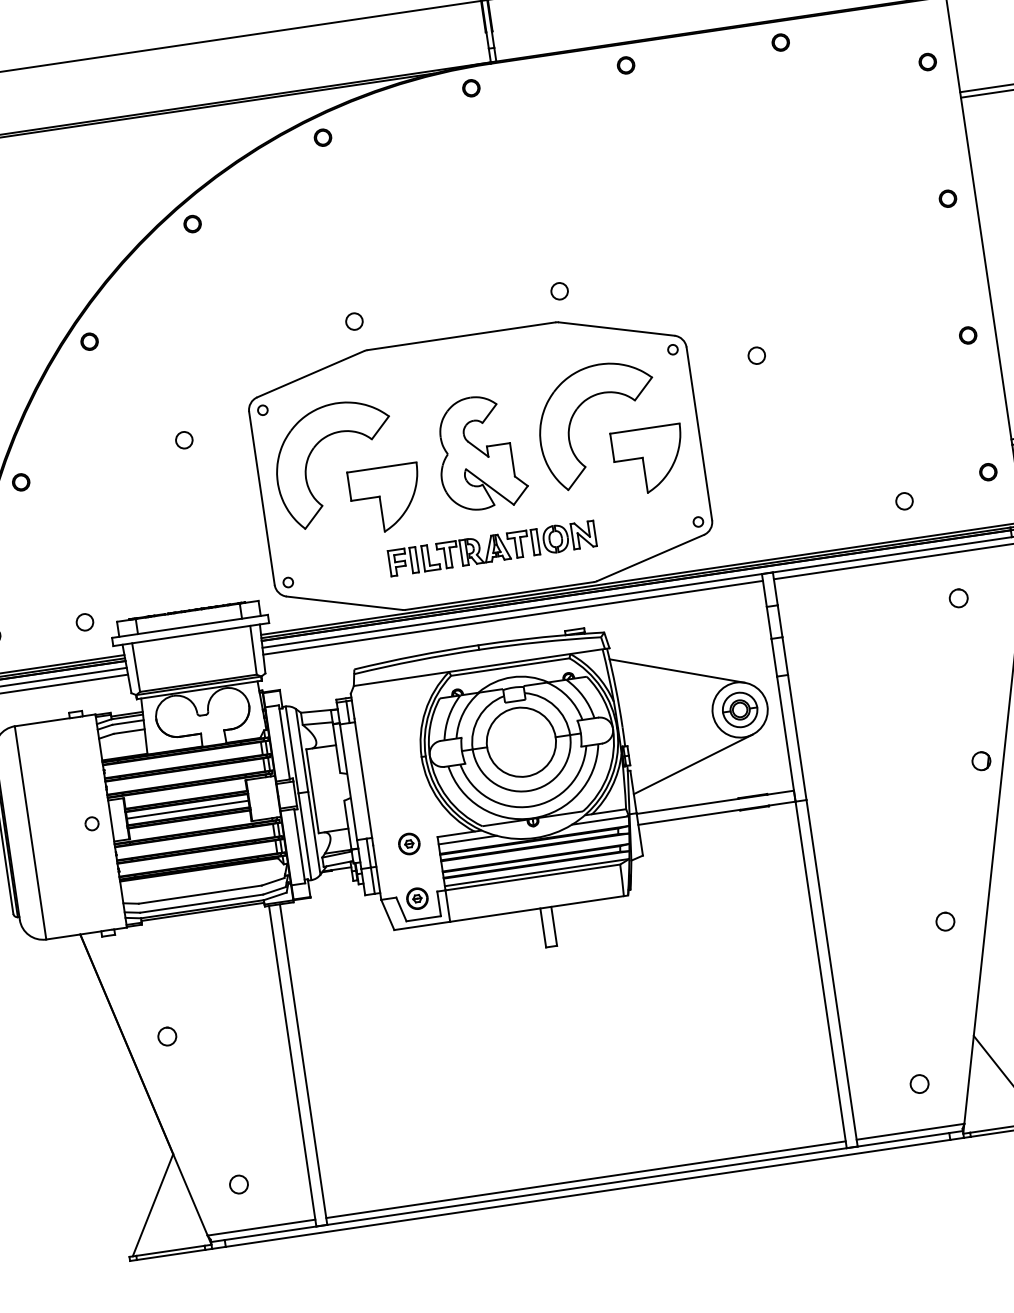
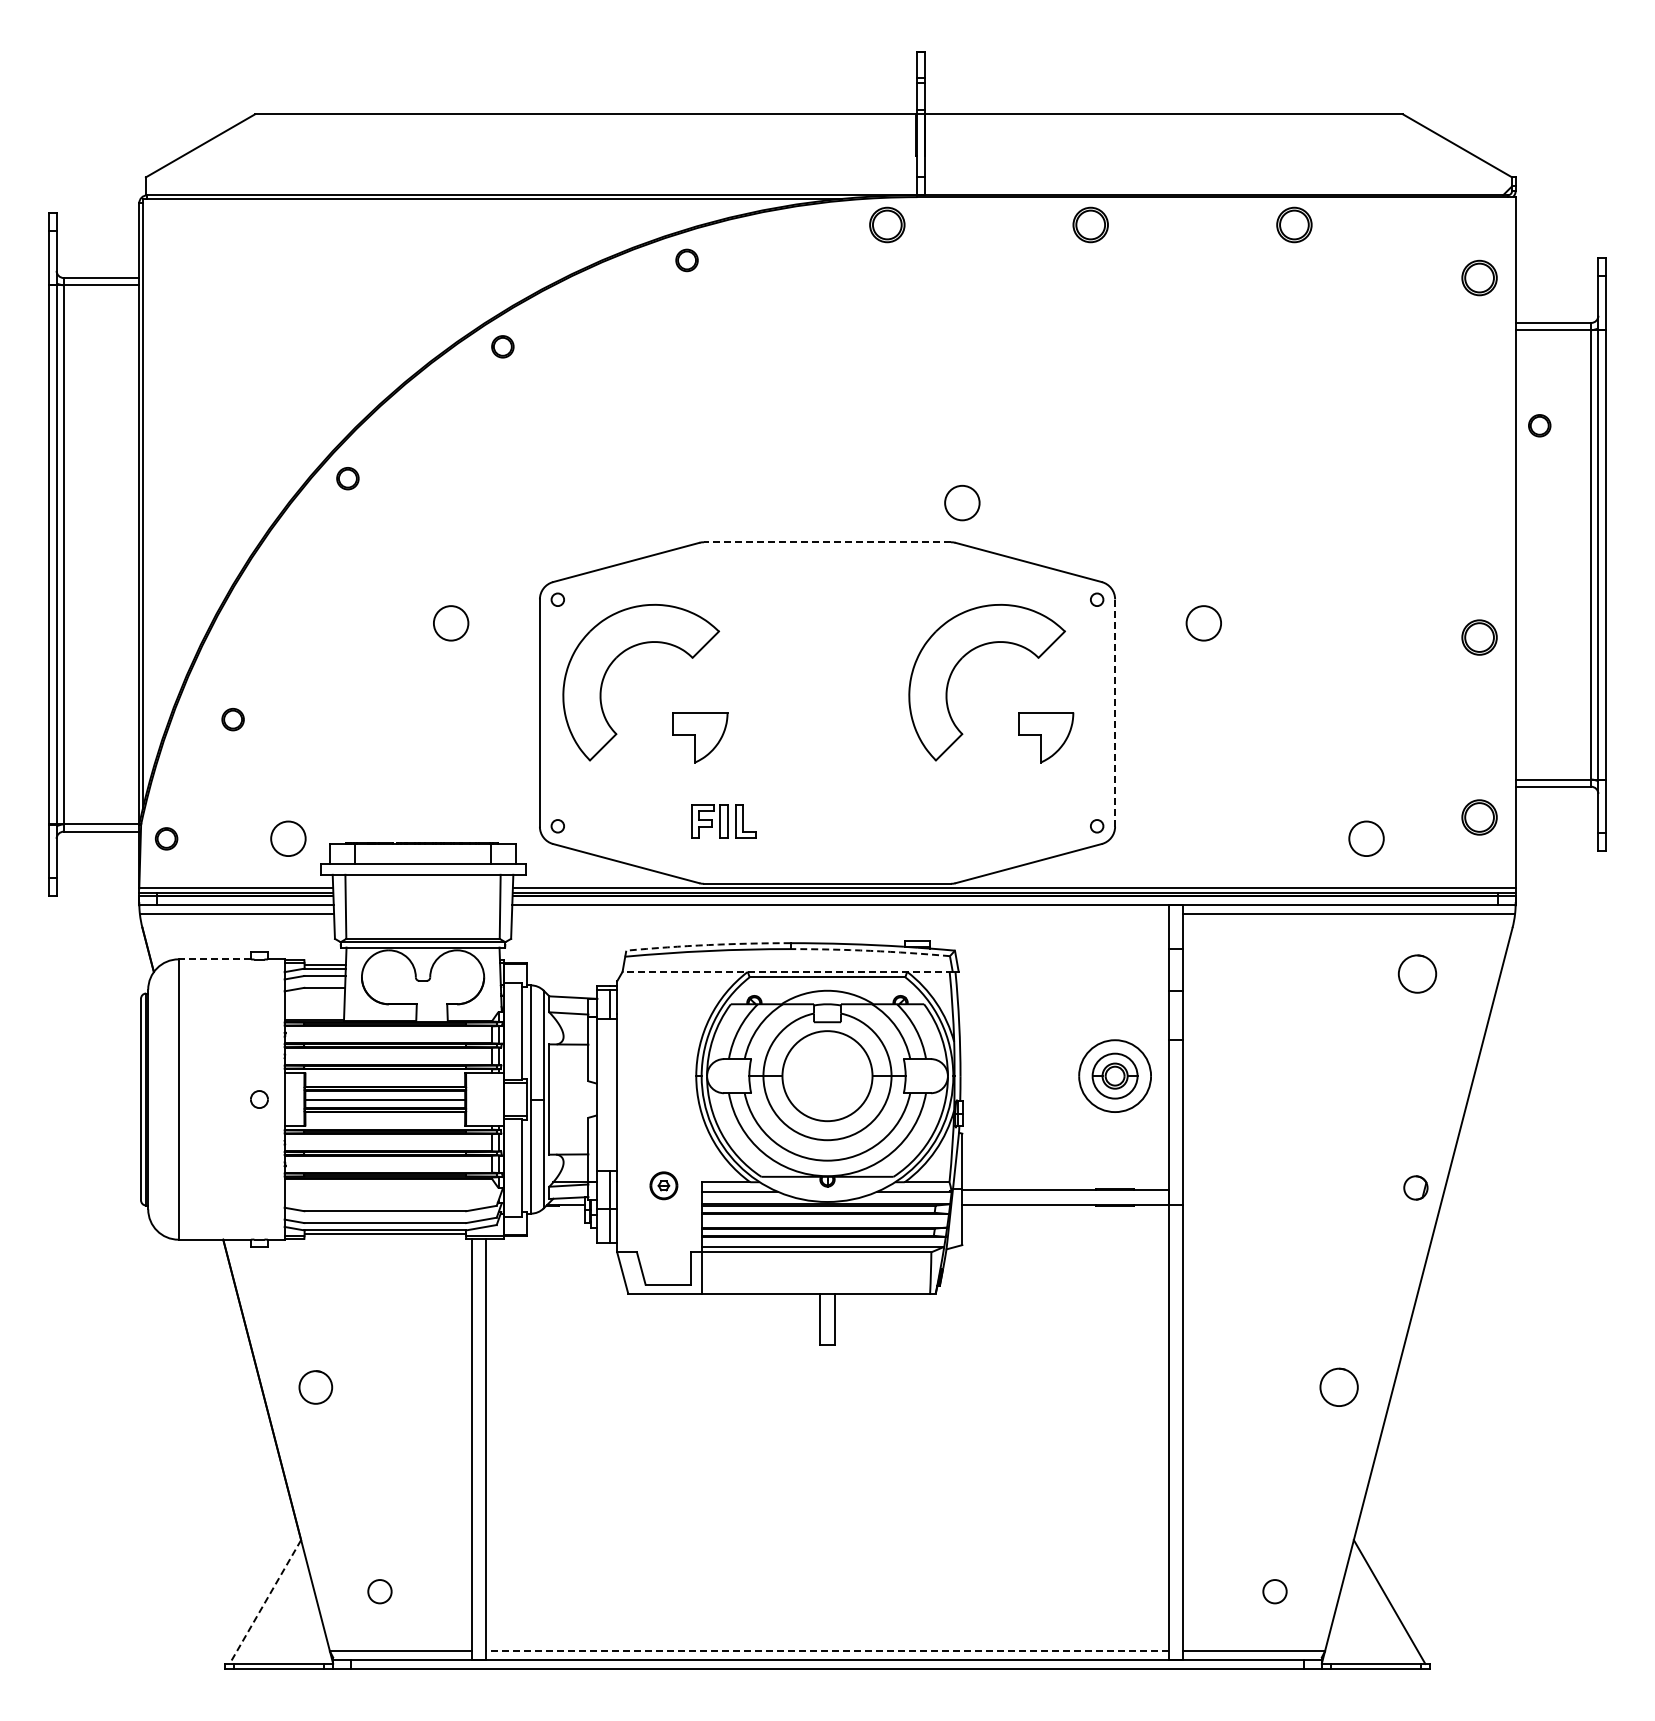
part: (780, 42) -> (1293, 224), size x1.6
part: (927, 61) -> (1479, 277), size x1.6
part: (625, 65) -> (1090, 224), size x1.6
part: (471, 87) -> (887, 224), size x1.6
part: (947, 198) -> (1539, 425), moved
circle: (559, 290) -> (962, 502), size x1.6
circle: (354, 321) -> (692, 502), removed
part: (967, 335) -> (1479, 637), size x1.6
line: (460, 336) -> (826, 542), solid -> dashed
circle: (756, 355) -> (1203, 623), size x1.6
line: (699, 434) -> (1115, 713), solid -> dashed
circle: (183, 440) -> (450, 623), size x1.6
part: (480, 453) -> (829, 696), removed
part: (649, 460) -> (1045, 737), size x0.6
part: (988, 471) -> (1479, 816), size x1.6
part: (20, 482) -> (232, 719), moved
part: (386, 499) -> (700, 737), size x0.6
circle: (903, 501) -> (1365, 838), size x1.6
part: (516, 545) -> (858, 821), removed
circle: (958, 597) -> (1417, 973), size x1.6
line: (513, 617) -> (840, 914), removed
circle: (84, 622) -> (288, 838), size x1.6
arc: (540, 641) -> (870, 950), solid -> dashed
arc: (416, 656) -> (708, 945), solid -> dashed
line: (479, 667) -> (787, 971), solid -> dashed
line: (677, 671) -> (1041, 1014), removed
line: (42, 722) -> (214, 959), solid -> dashed
line: (693, 764) -> (1044, 1137), removed
part: (417, 898) -> (663, 1257), removed
circle: (944, 921) -> (1338, 1387), size x1.6
circle: (167, 1036) -> (315, 1387), size x1.4
line: (586, 1179) -> (827, 1651), solid -> dashed
line: (153, 1205) -> (265, 1602), solid -> dashed

